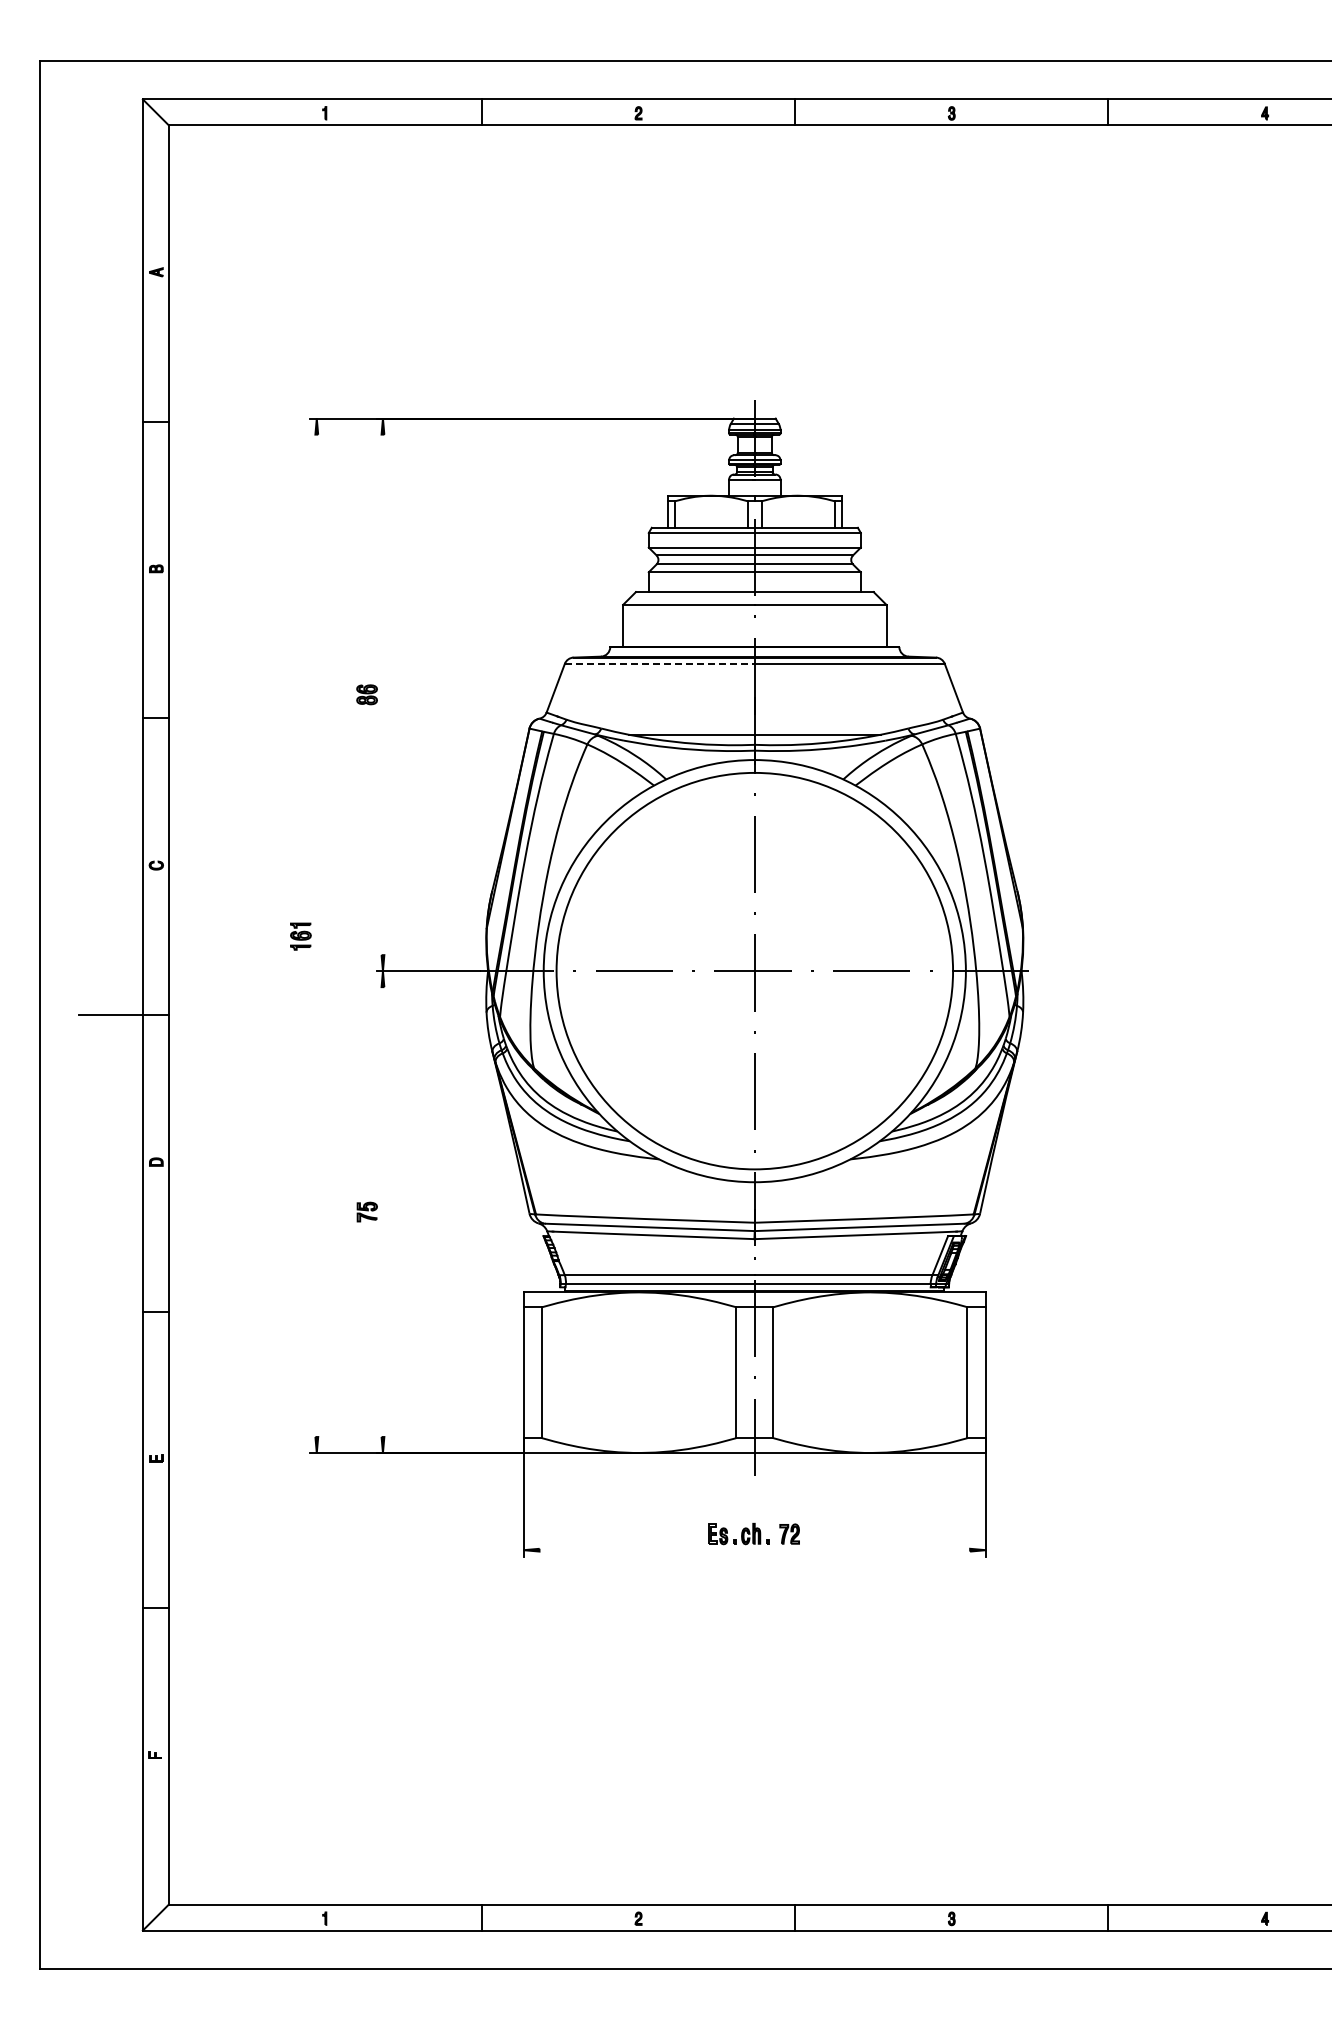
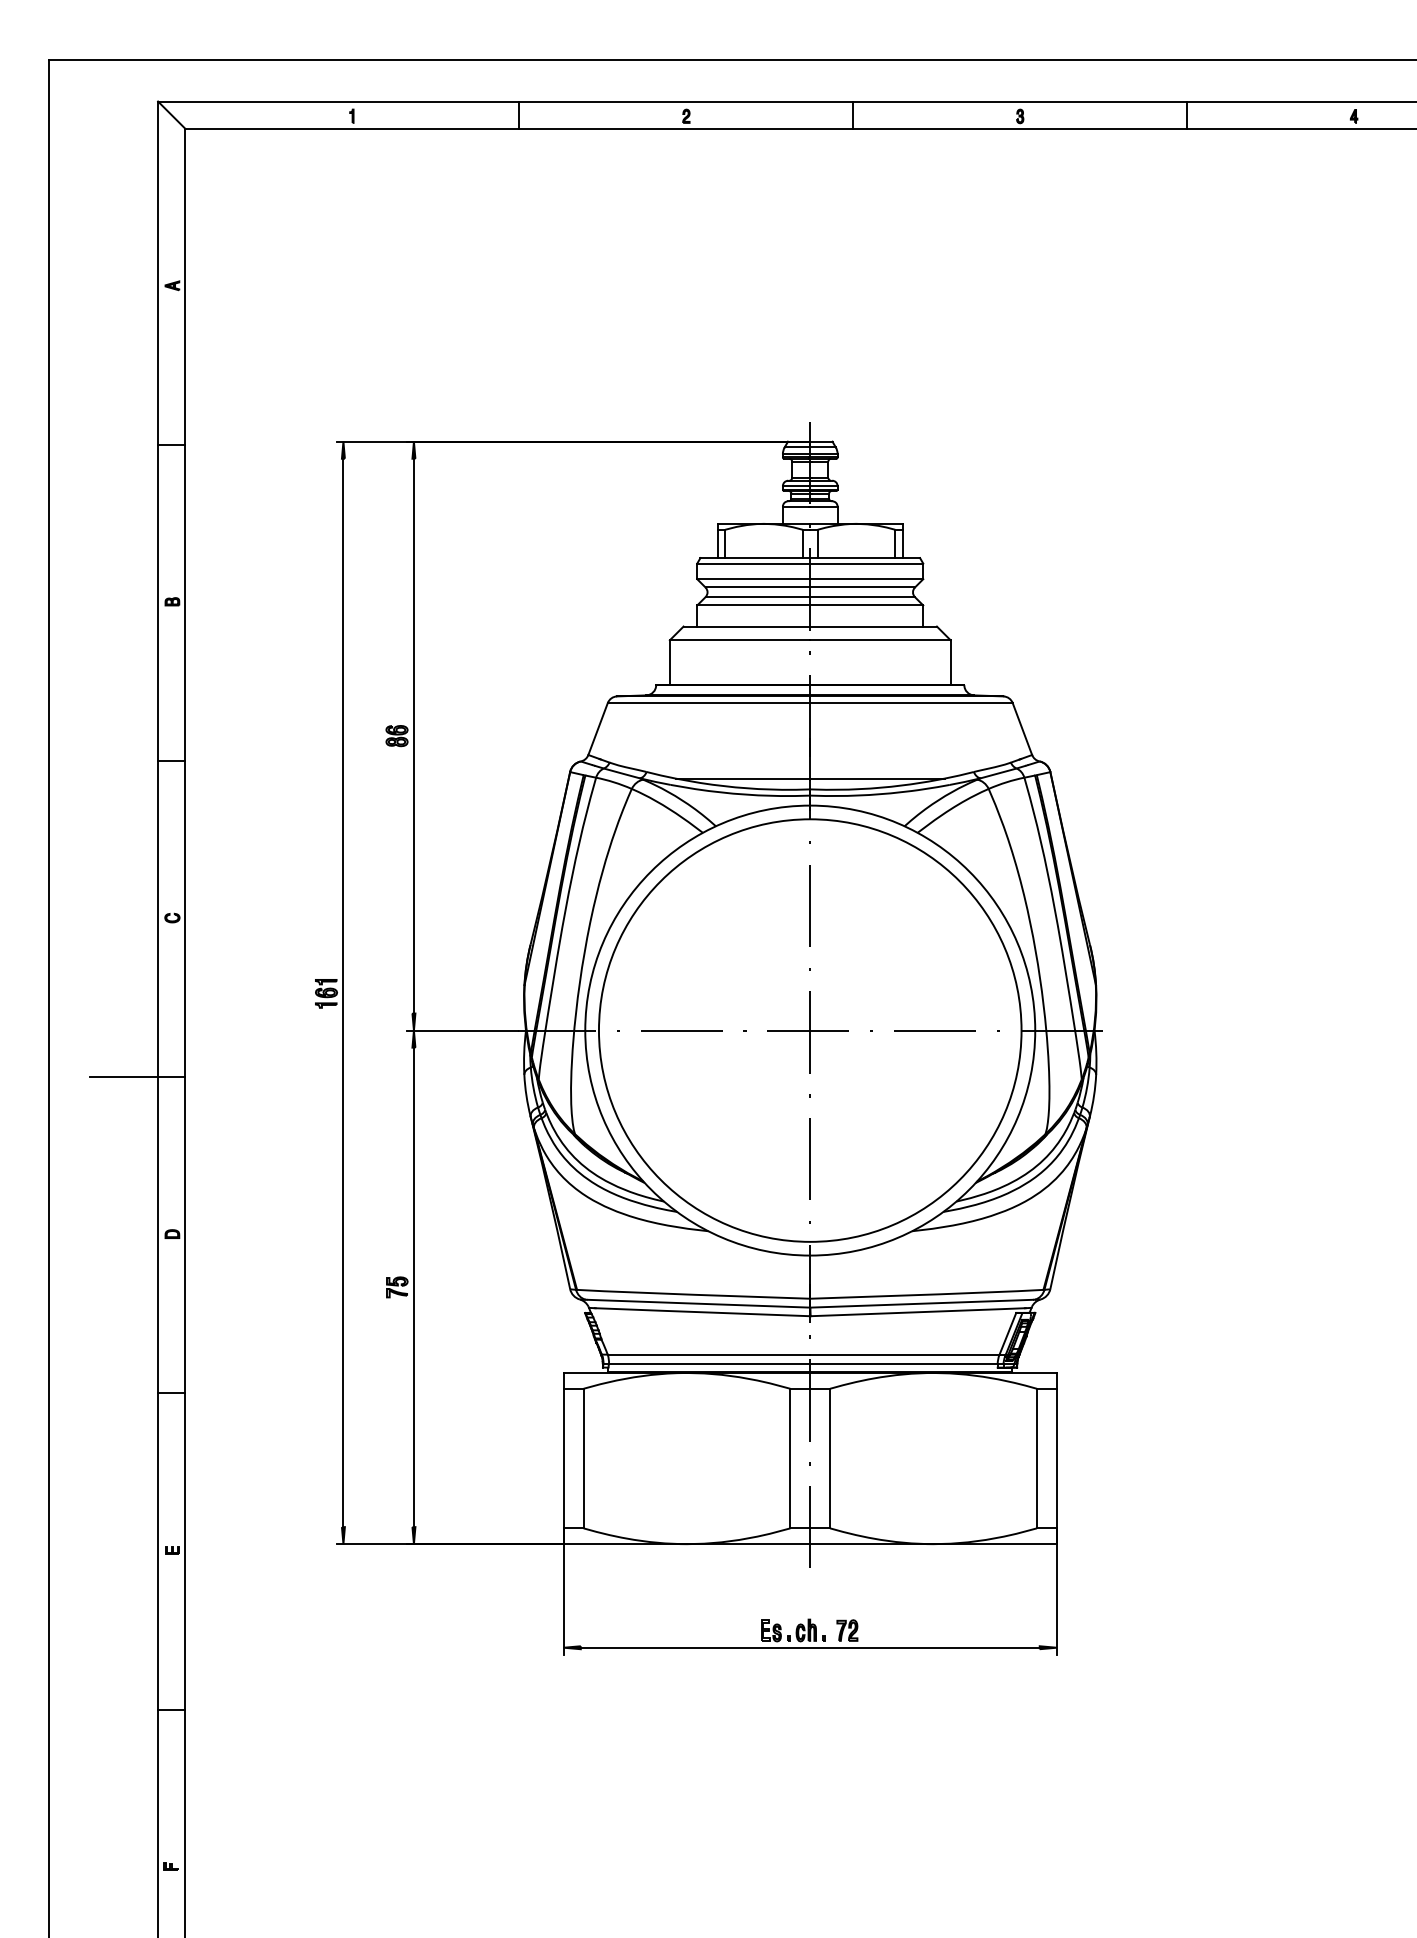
line: (659, 663) -> (708, 702), dashed -> solid
line: (382, 694) -> (413, 735), added
line: (316, 935) -> (343, 992), added
line: (382, 1212) -> (413, 1287), added
line: (754, 1550) -> (809, 1648), added

